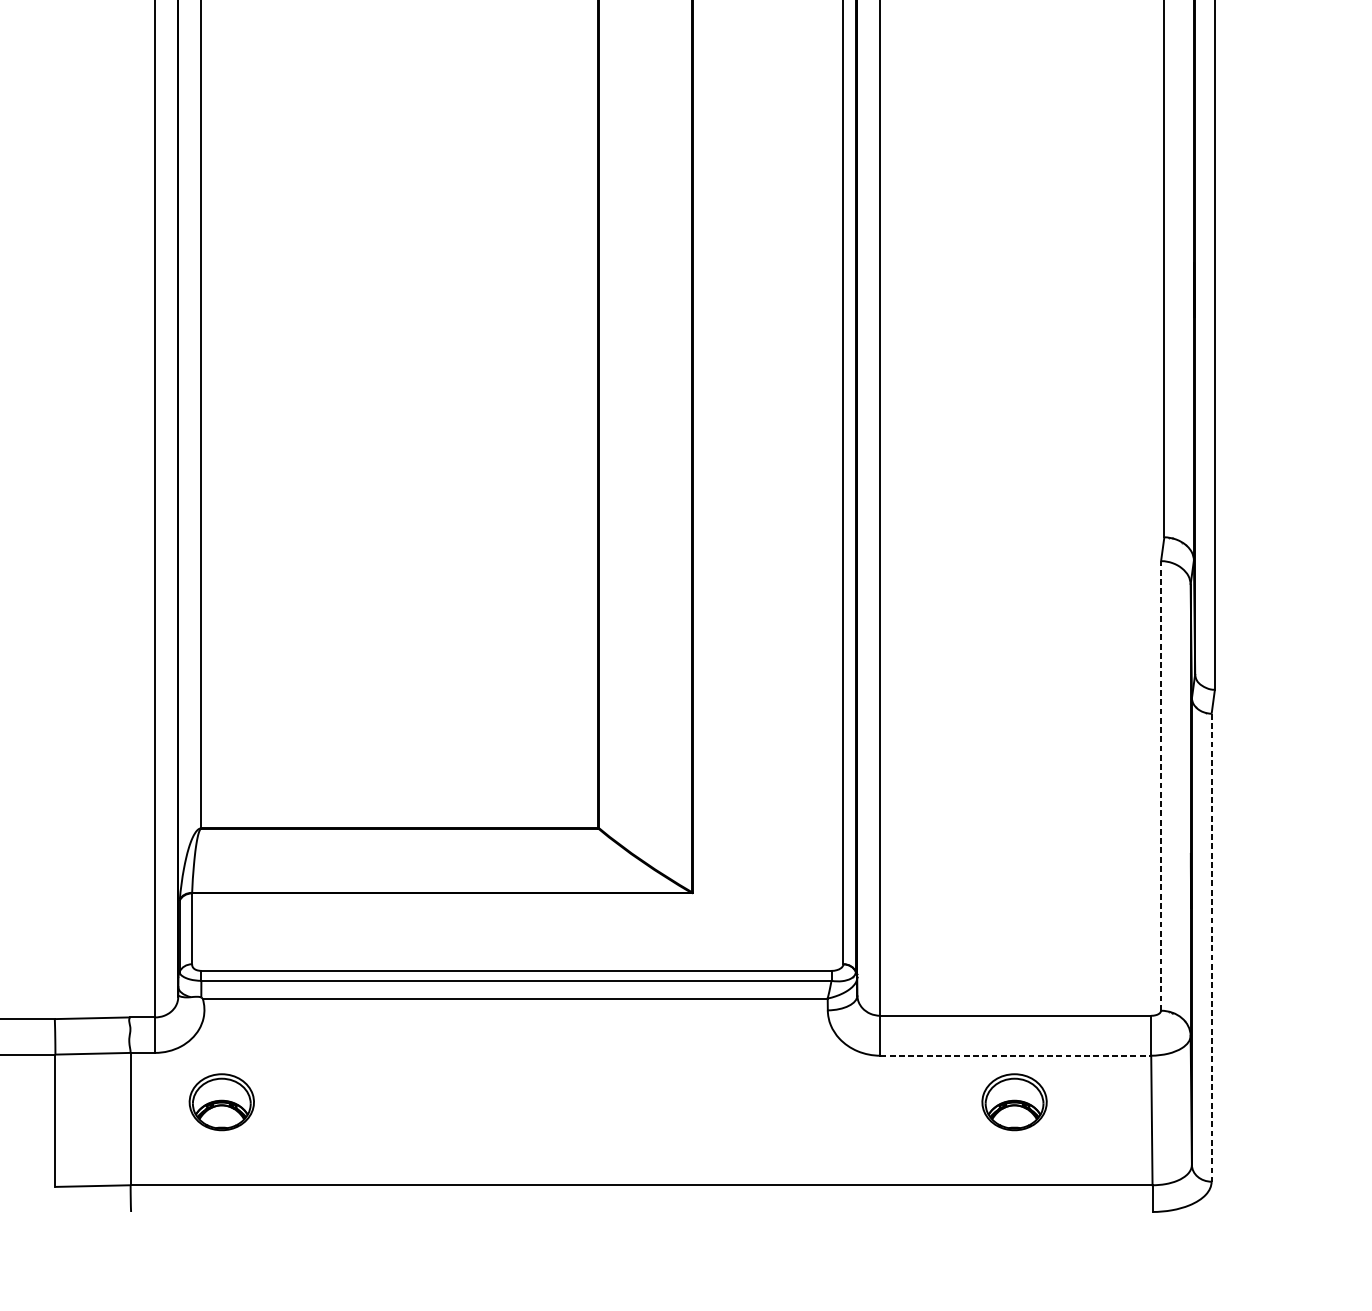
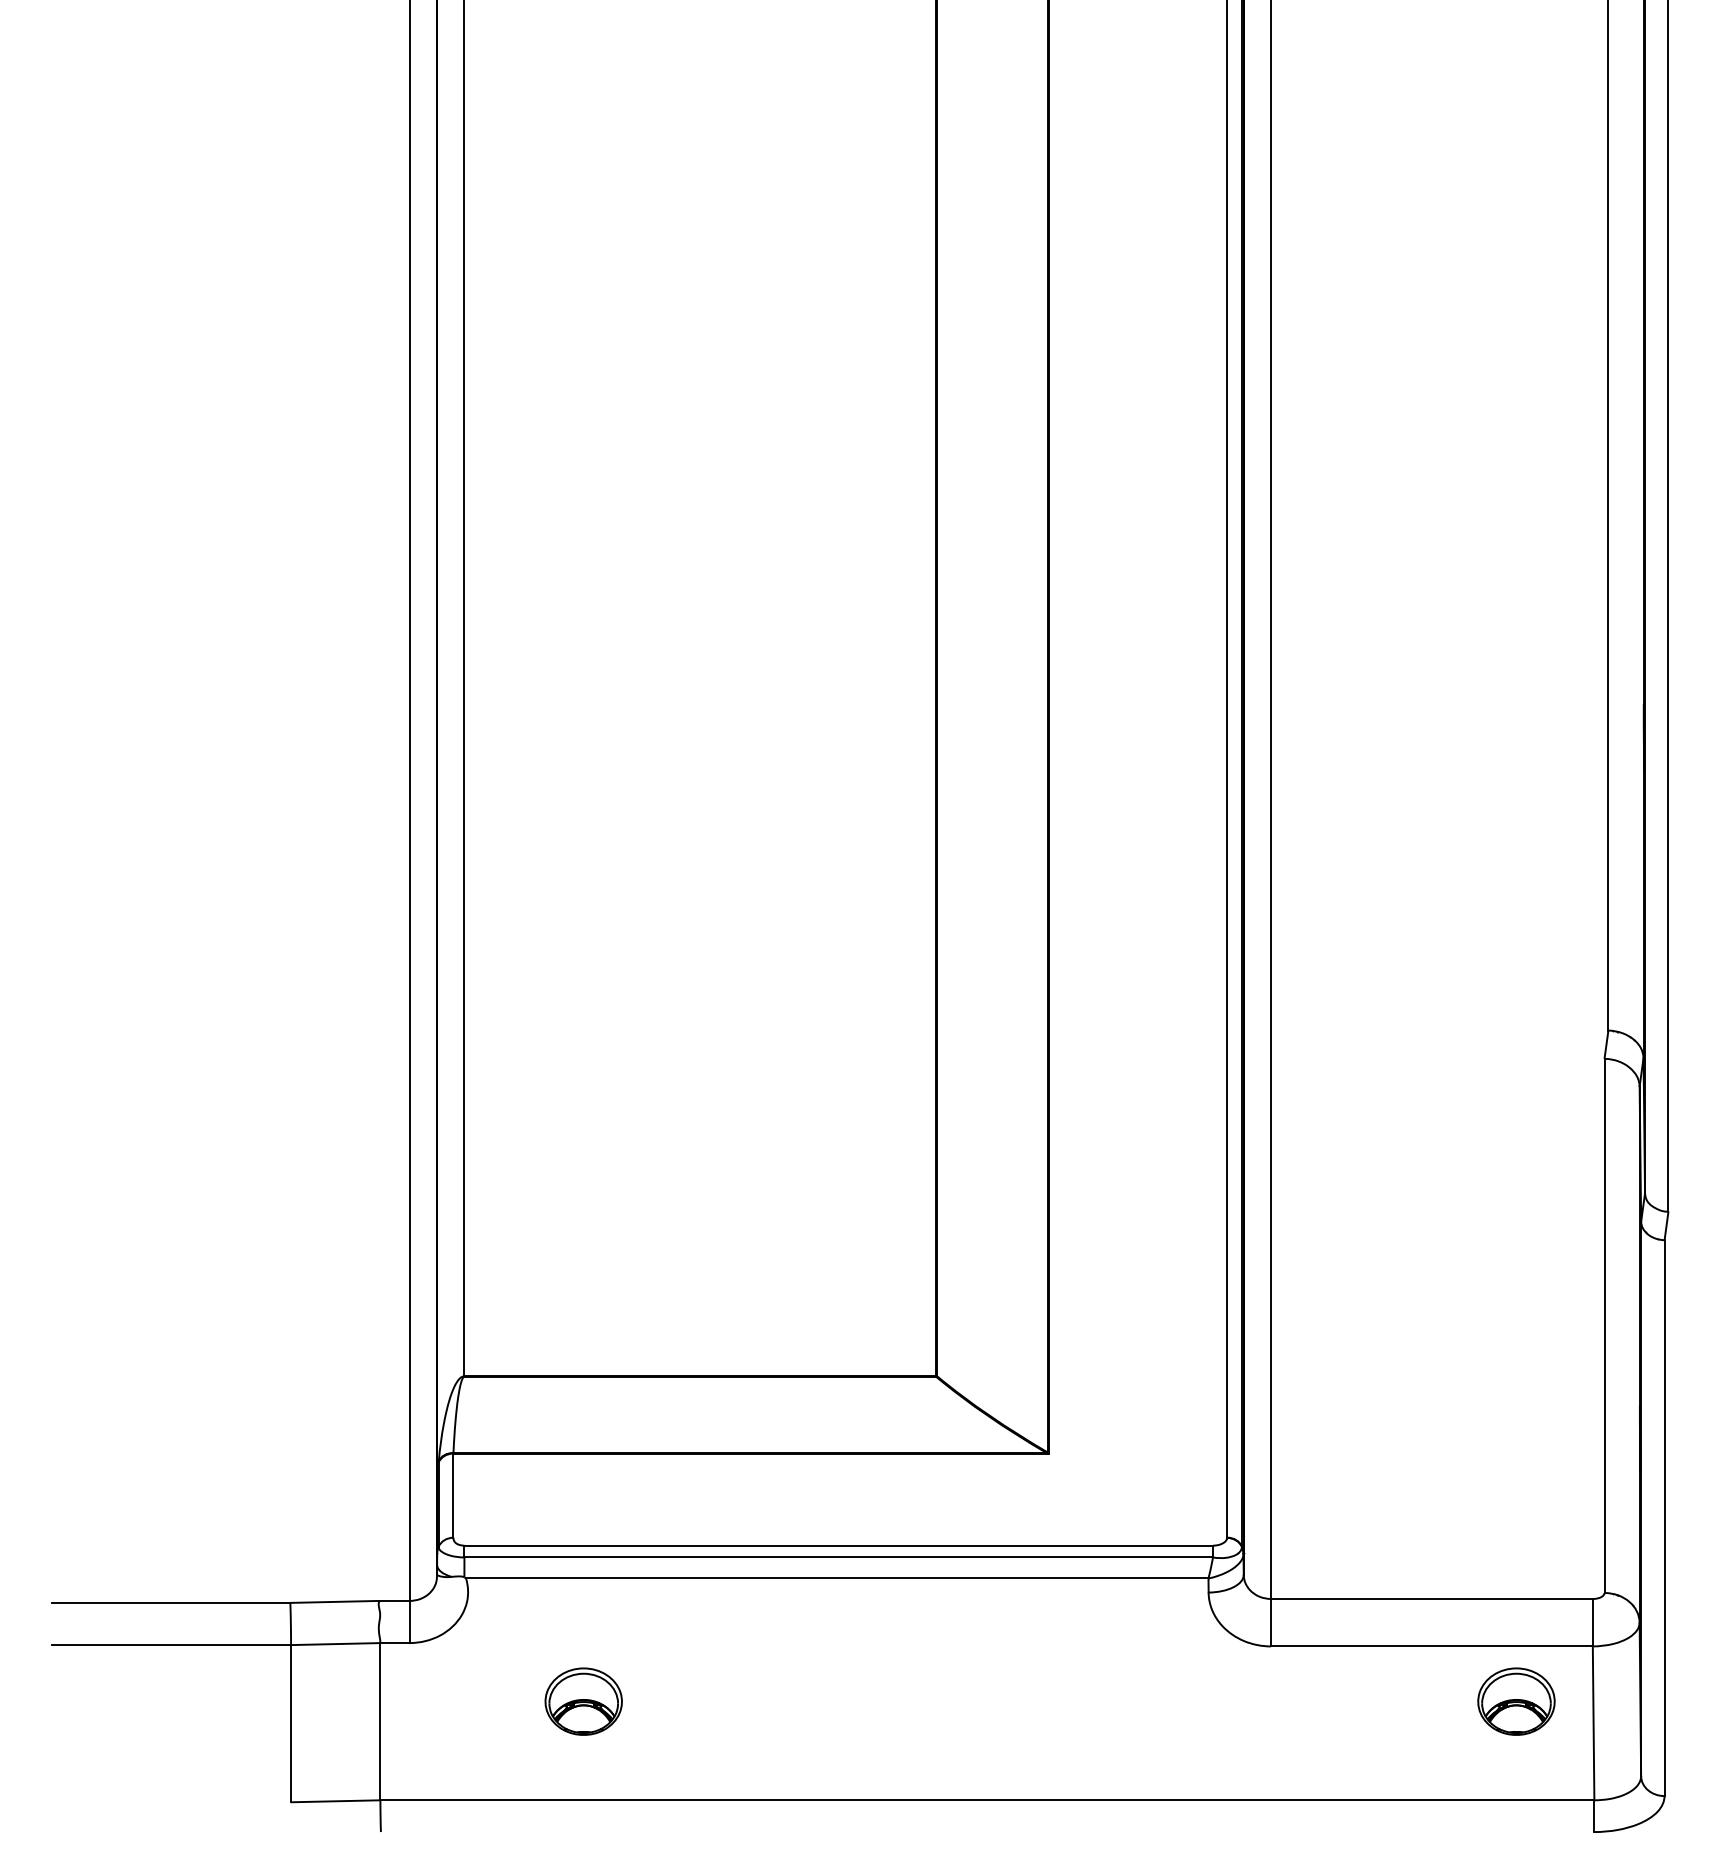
line: (1161, 785) -> (1604, 1325), dashed -> solid
line: (1211, 948) -> (1664, 1518), dashed -> solid
line: (1015, 1055) -> (1431, 1646), dashed -> solid
part: (221, 1102) -> (583, 1701), moved
part: (1014, 1102) -> (1516, 1701), moved

